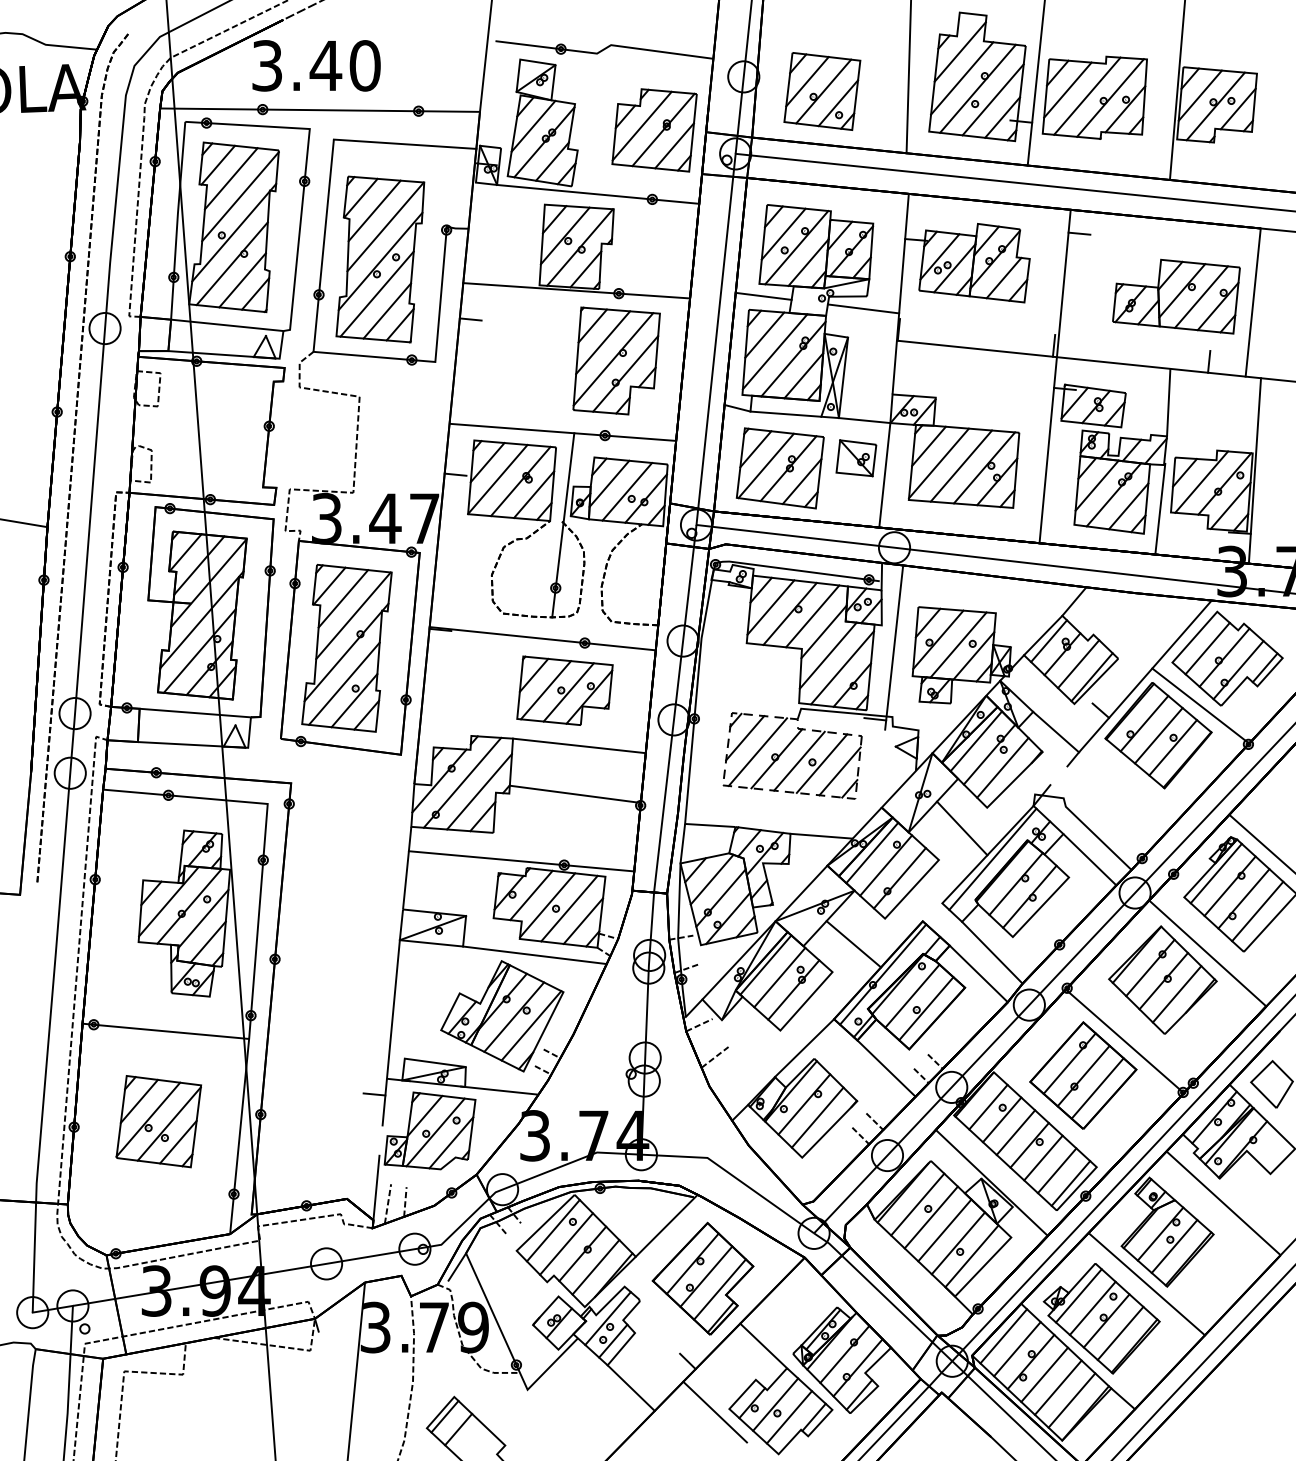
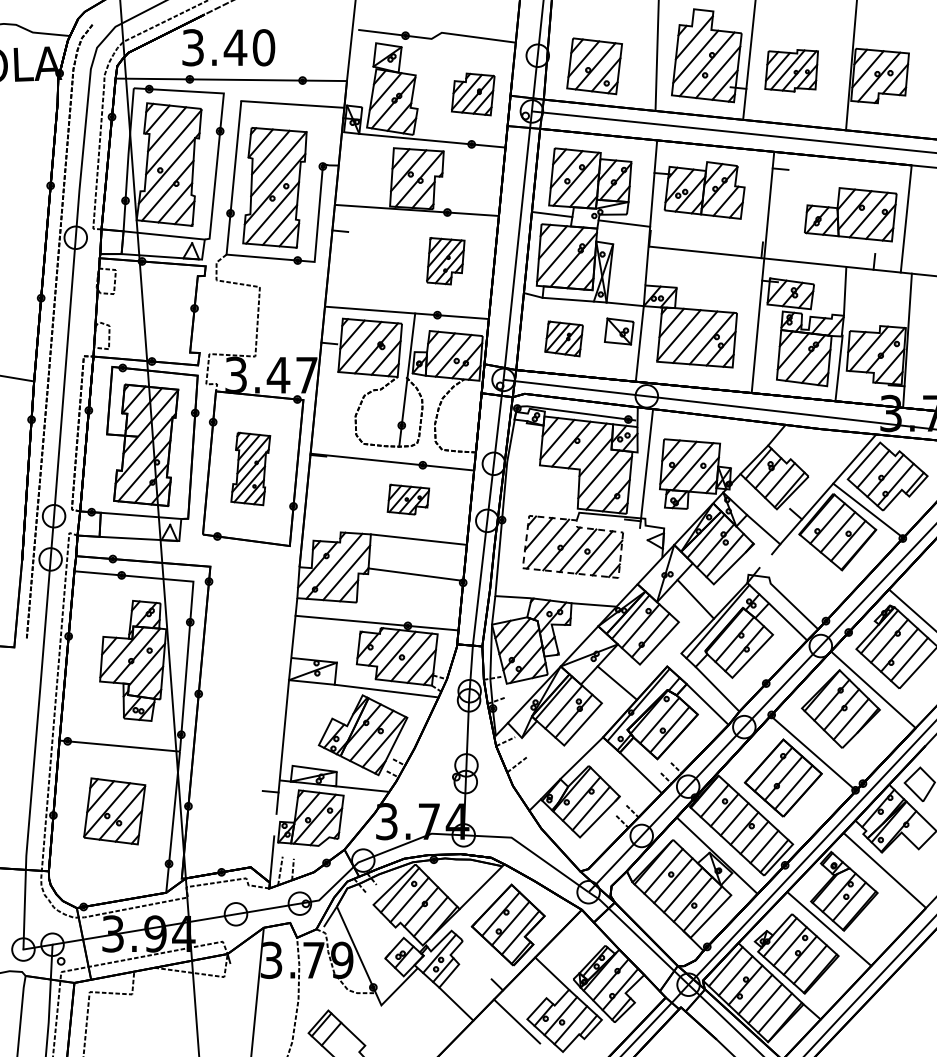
part: (1094, 97) -> (791, 70), size x0.7
part: (654, 130) -> (473, 94), size x0.7
part: (616, 360) -> (445, 260), size x0.6
part: (779, 468) -> (563, 338), size x0.6
part: (346, 647) -> (250, 468), size x0.6
part: (564, 690) -> (408, 499), size x0.6

